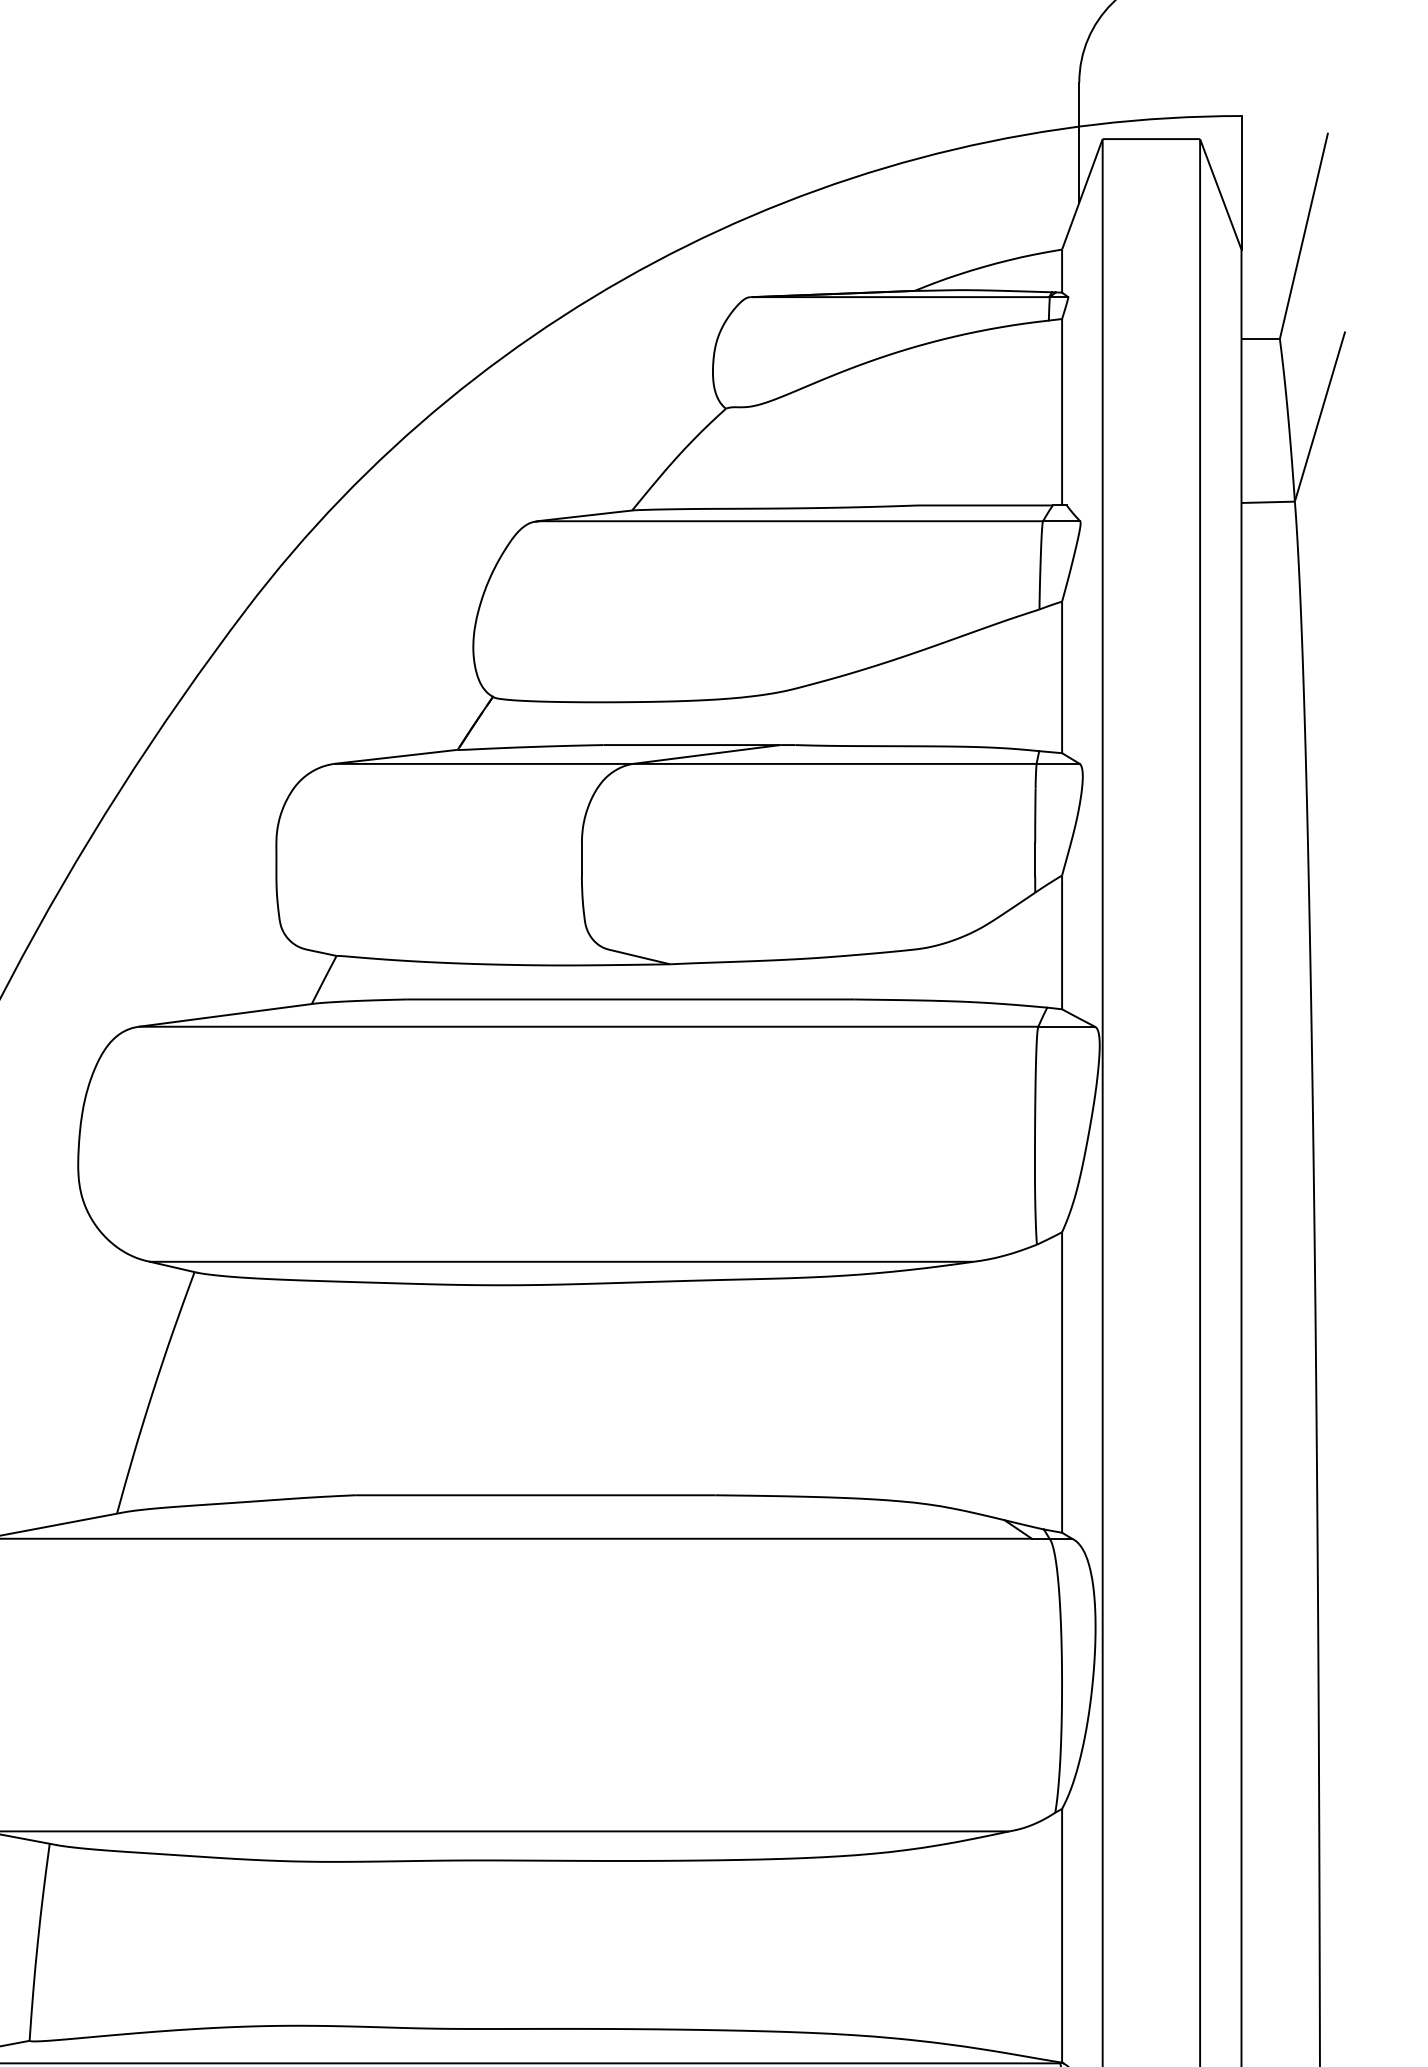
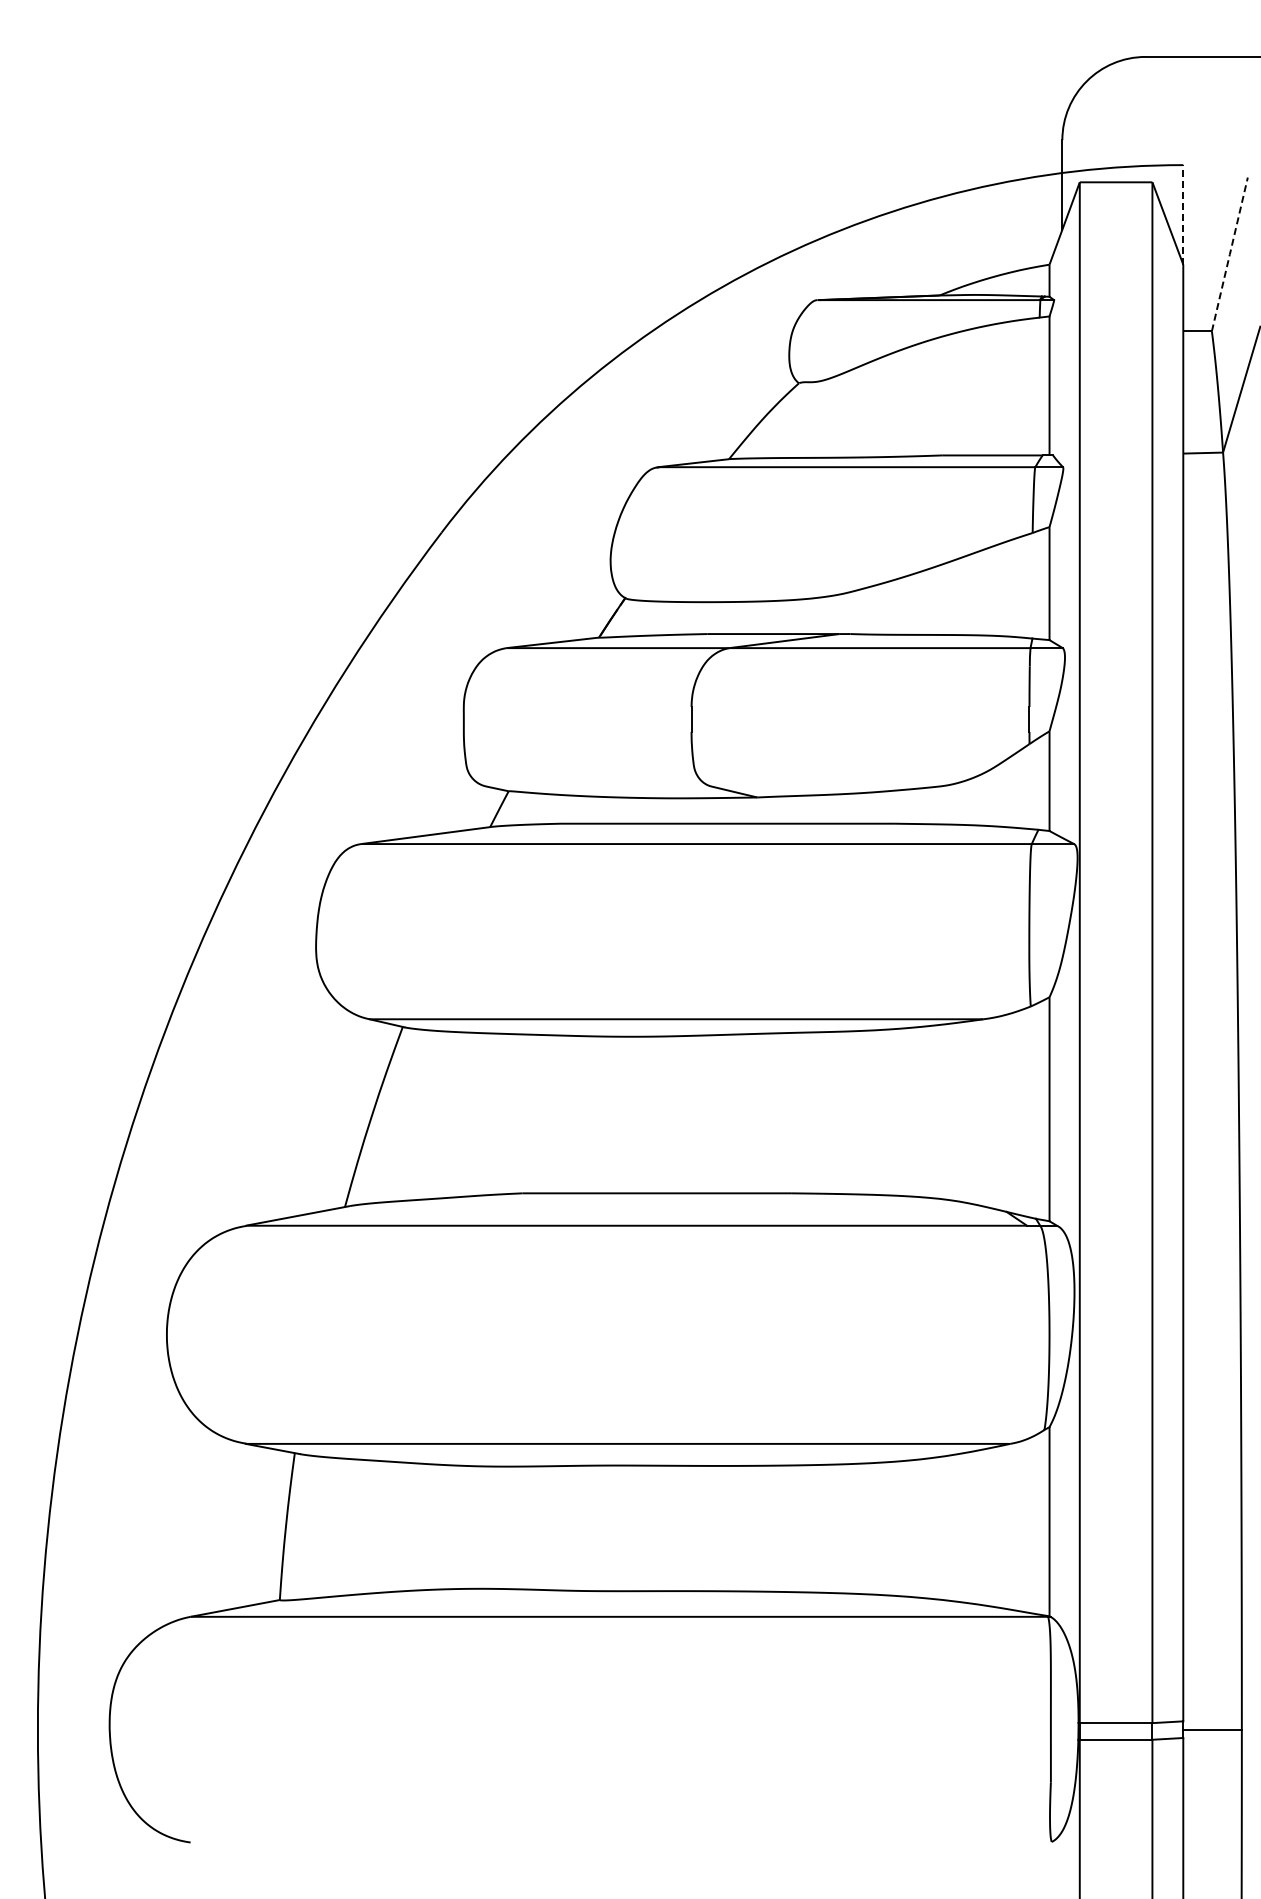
line: (1241, 183) -> (1183, 215), solid -> dashed
line: (1303, 235) -> (1229, 254), solid -> dashed

